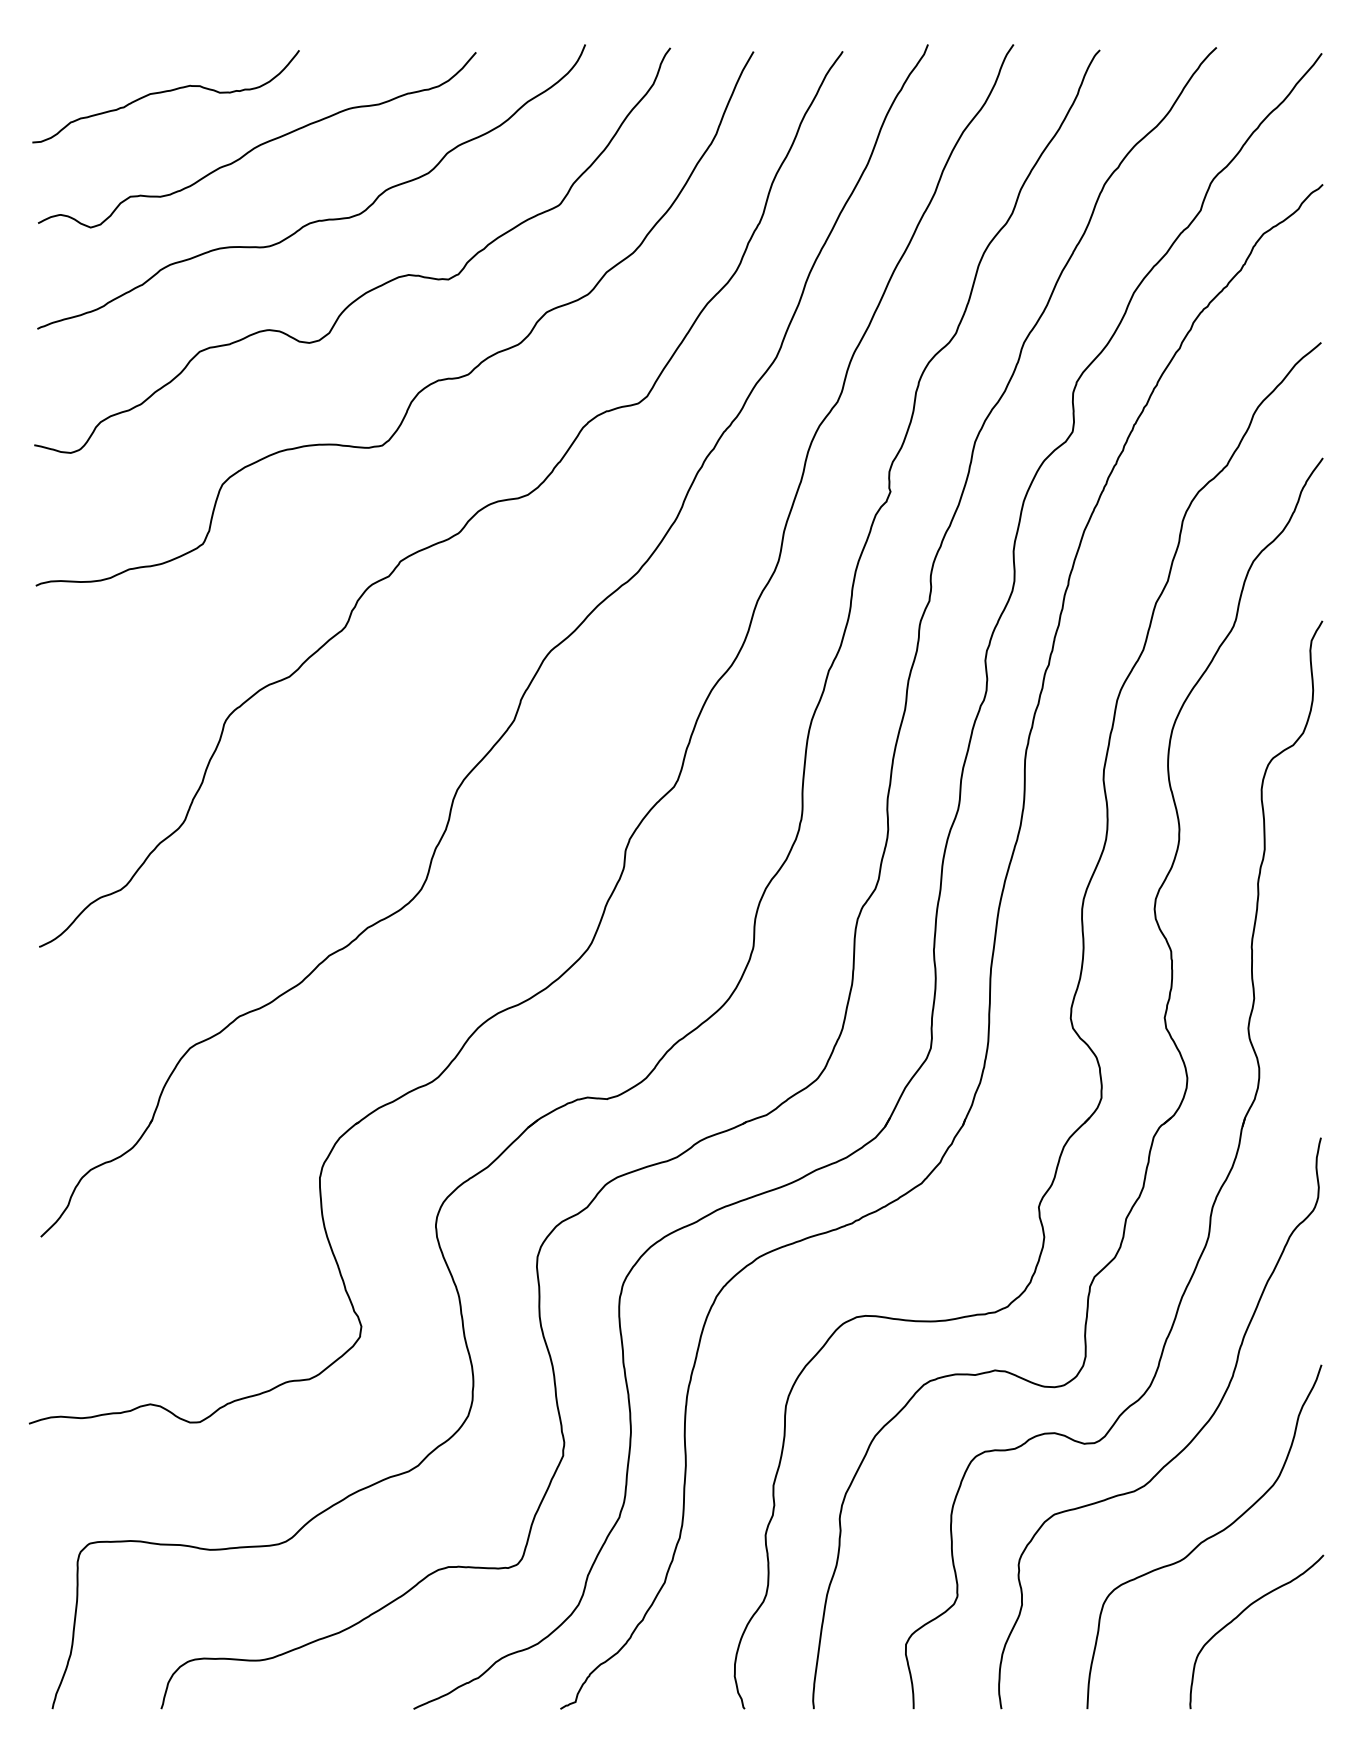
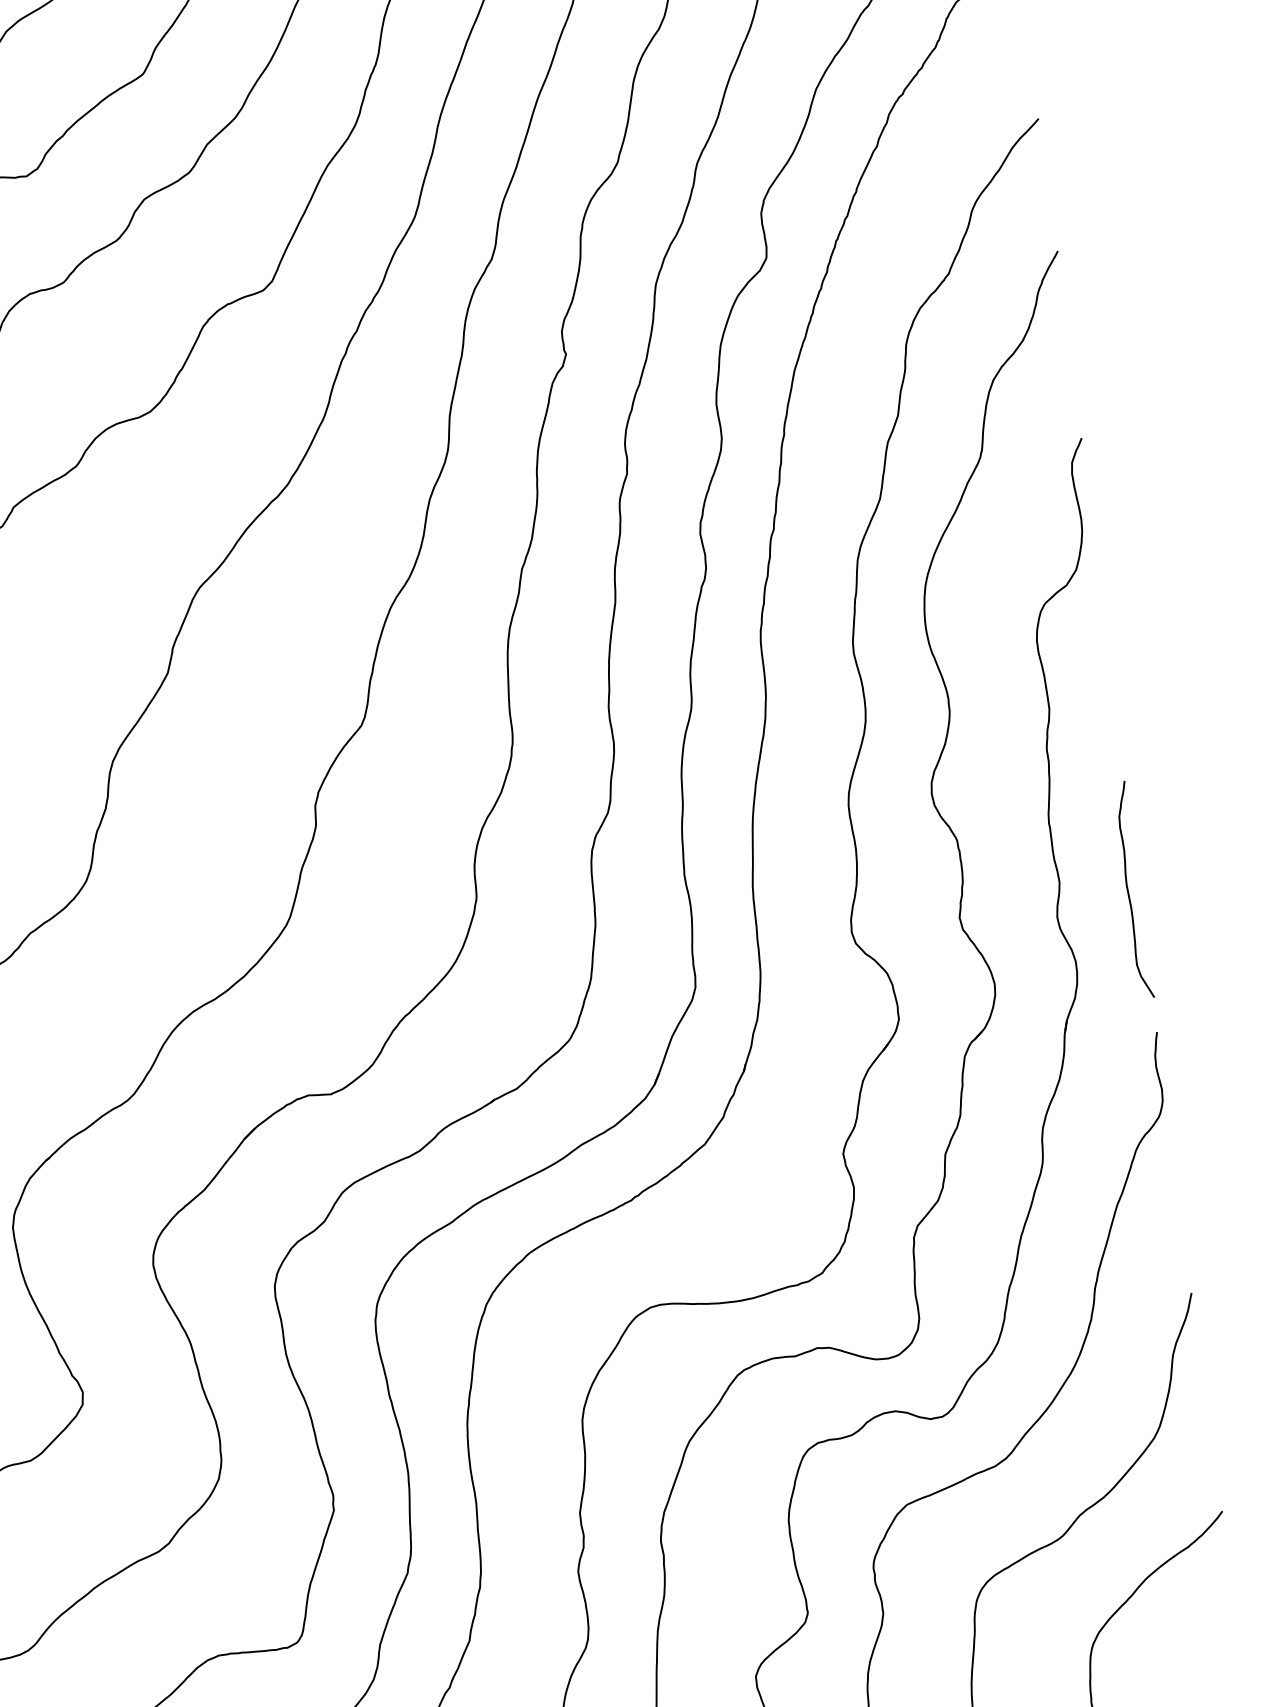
curve: (1312, 1013) -> (1128, 890), added

